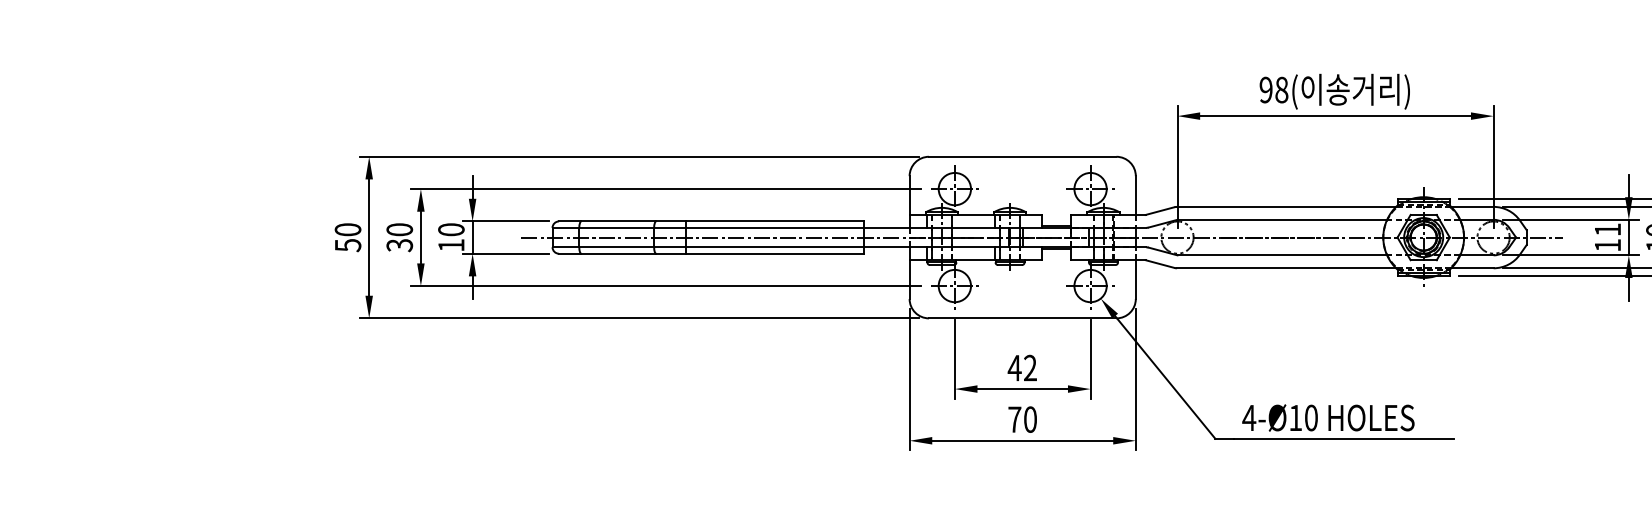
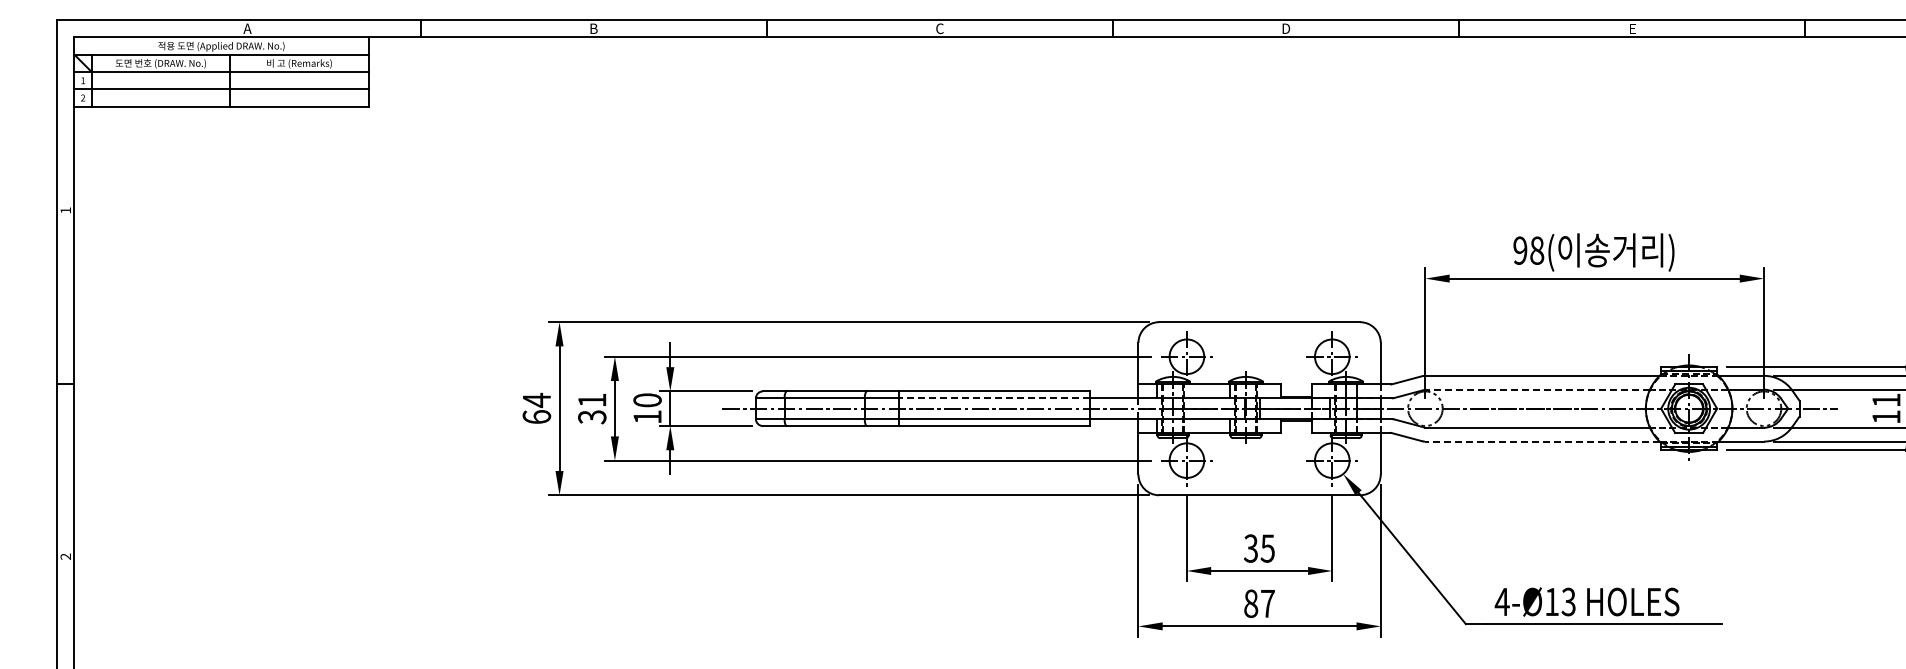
line: (1282, 219) -> (1537, 389), solid -> dashed
line: (775, 228) -> (994, 398), solid -> dashed
text: (399, 229) -> (592, 400), 30 -> 31
text: (347, 237) -> (536, 408), 50 -> 64
line: (1285, 268) -> (1541, 441), solid -> dashed
text: (1021, 368) -> (1258, 548), 42 -> 35
text: (1311, 417) -> (1568, 601), 4-Ø10 -> 4-Ø13
text: (1022, 419) -> (1259, 603), 70 -> 87

